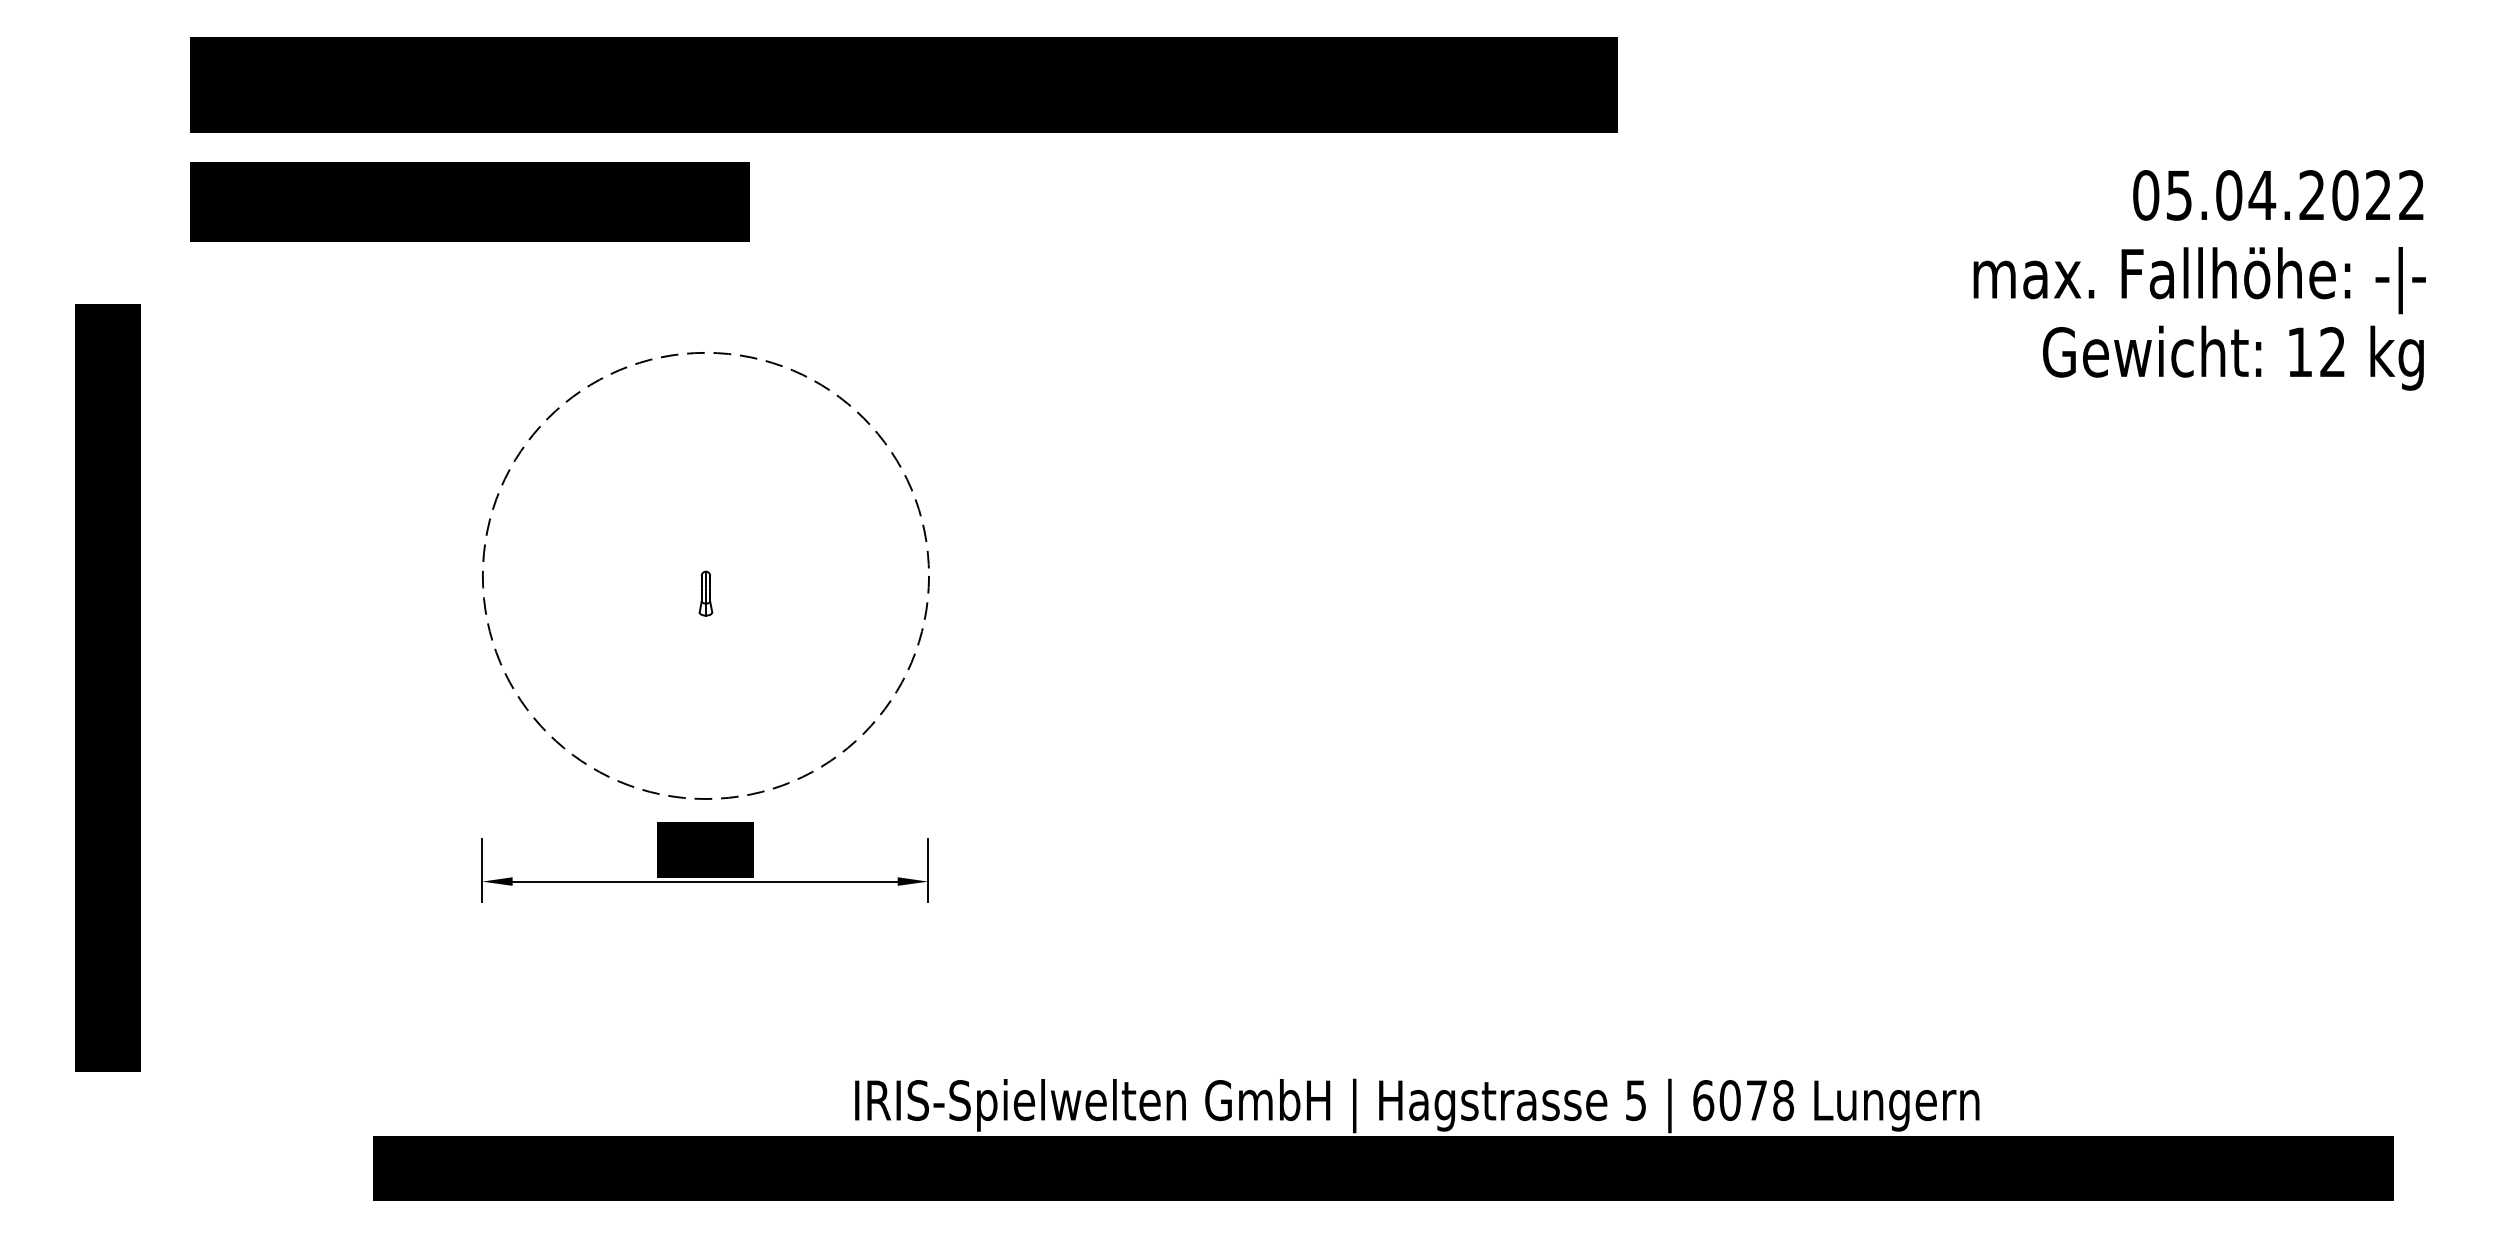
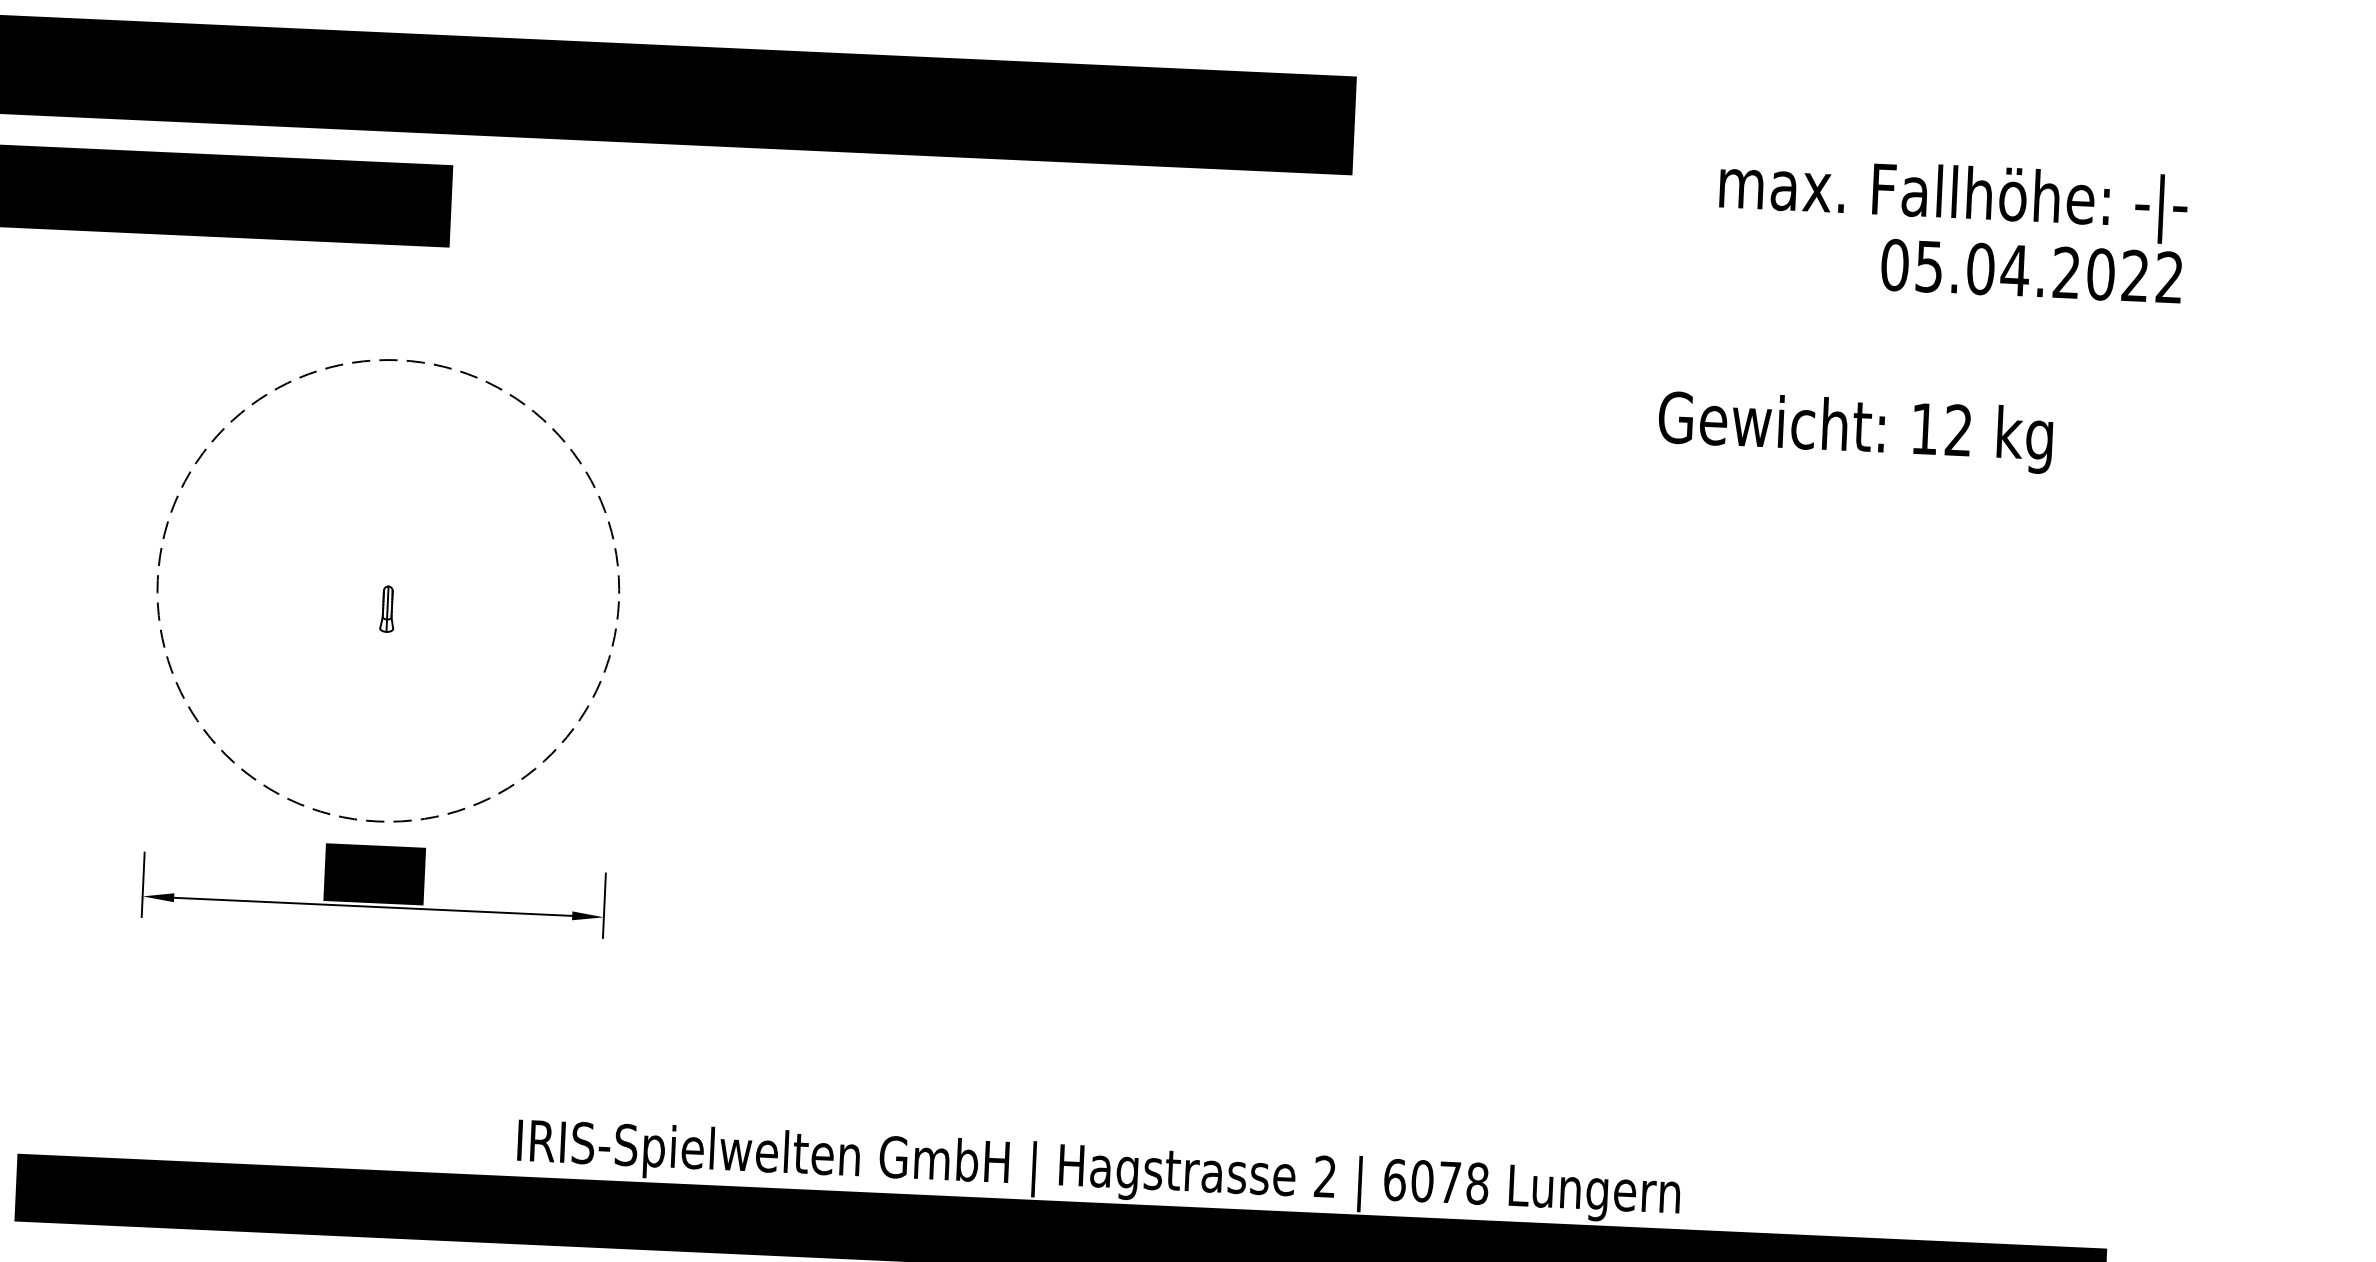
text: (2199, 280) -> (1953, 199), moved
text: (2233, 357) -> (1855, 431), moved
text: (1635, 1100) -> (1324, 1176), 5 -> 2

